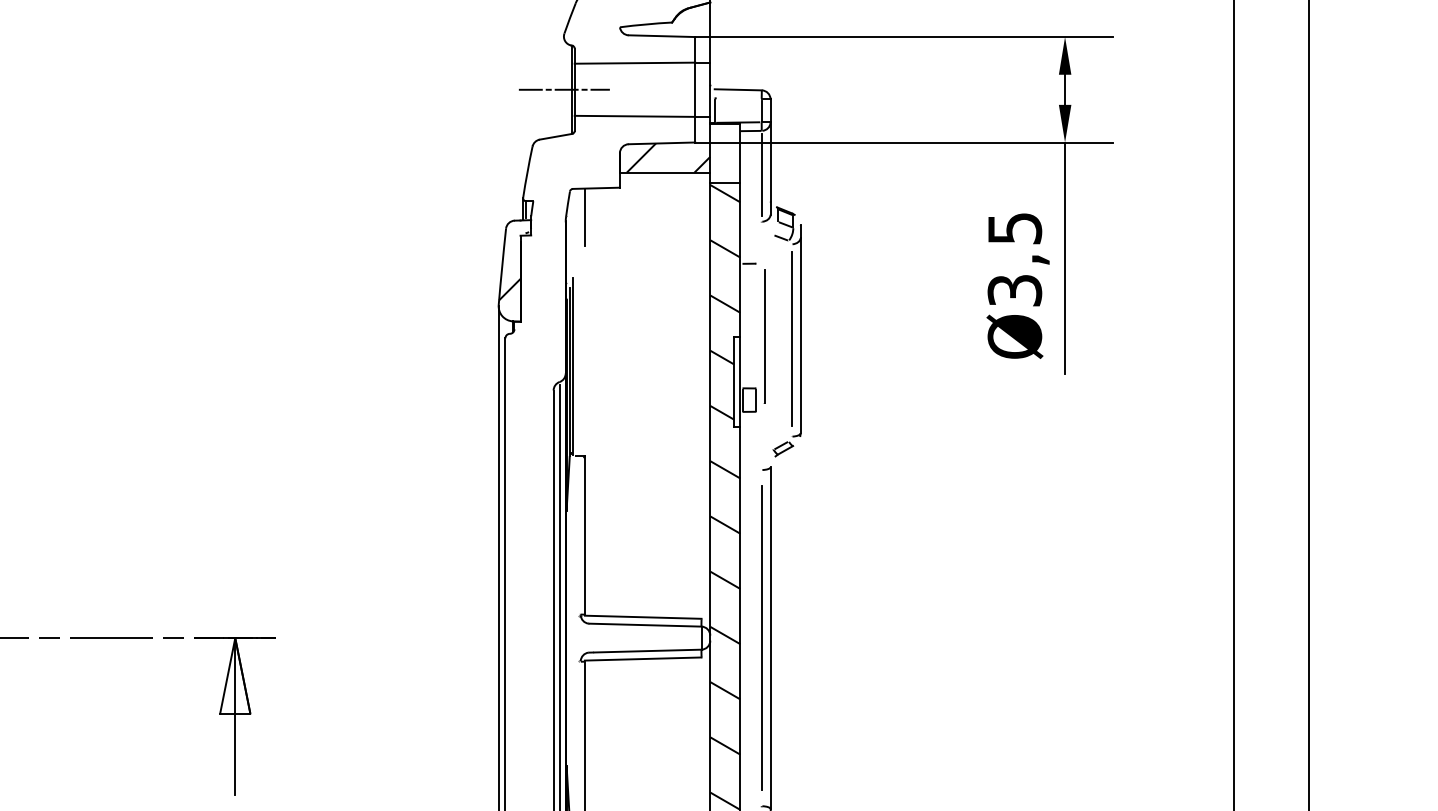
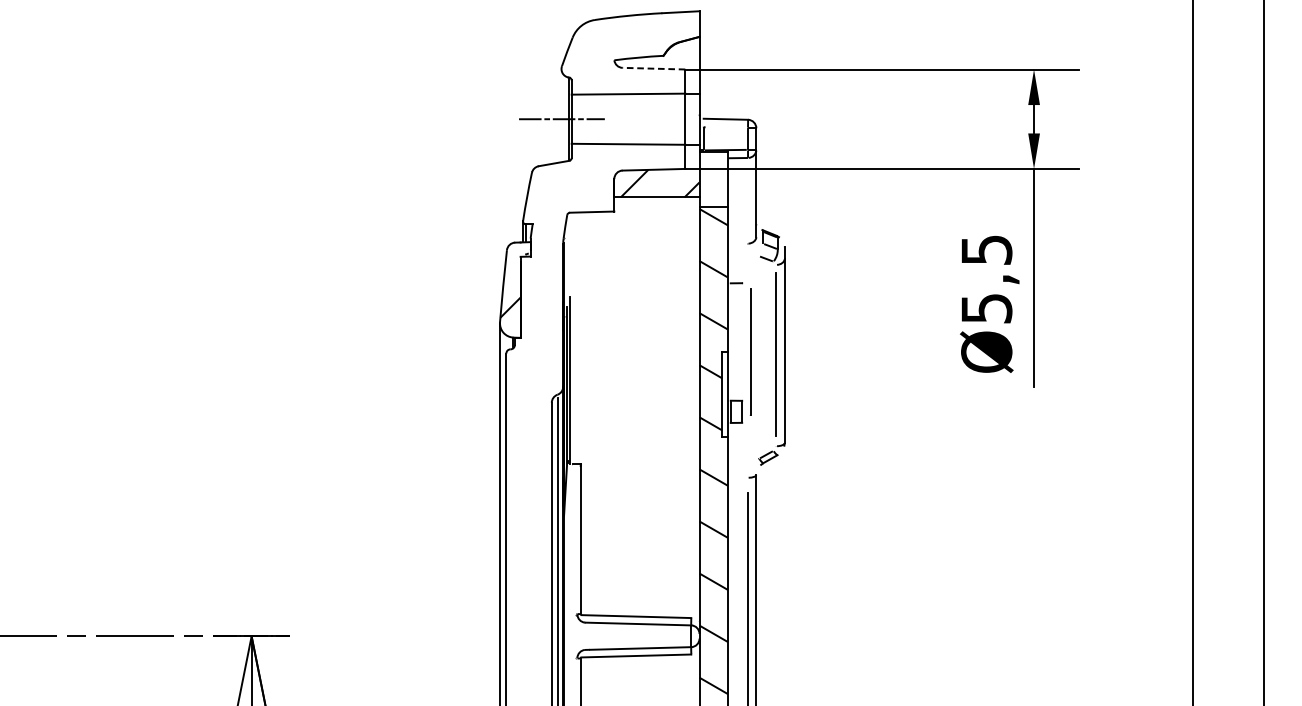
line: (661, 36) -> (653, 68), solid -> dashed
line: (761, 174) -> (747, 199), removed
line: (584, 217) -> (580, 239), removed
text: (1014, 290) -> (986, 308), Ø3,5 -> Ø5,5

